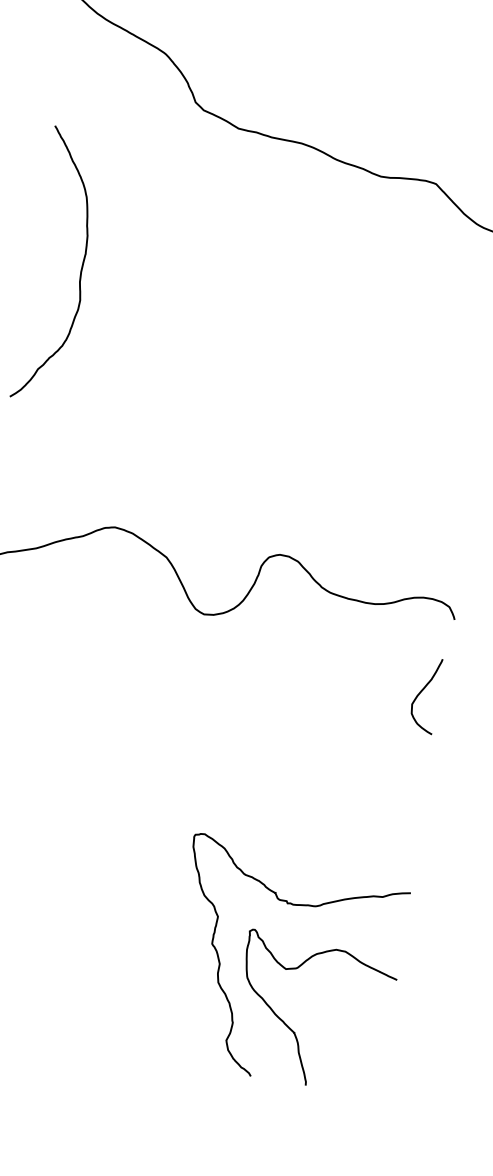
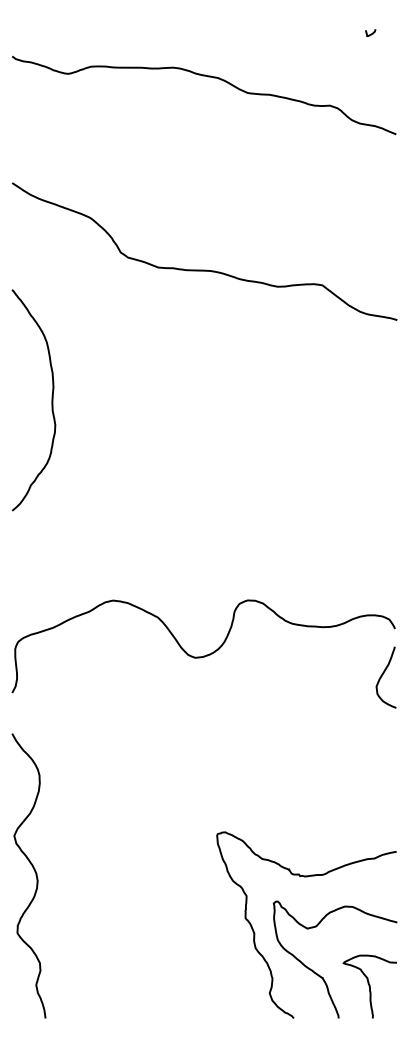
curve: (421, 693) -> (382, 676), moved
curve: (350, 1052) -> (369, 986), added

